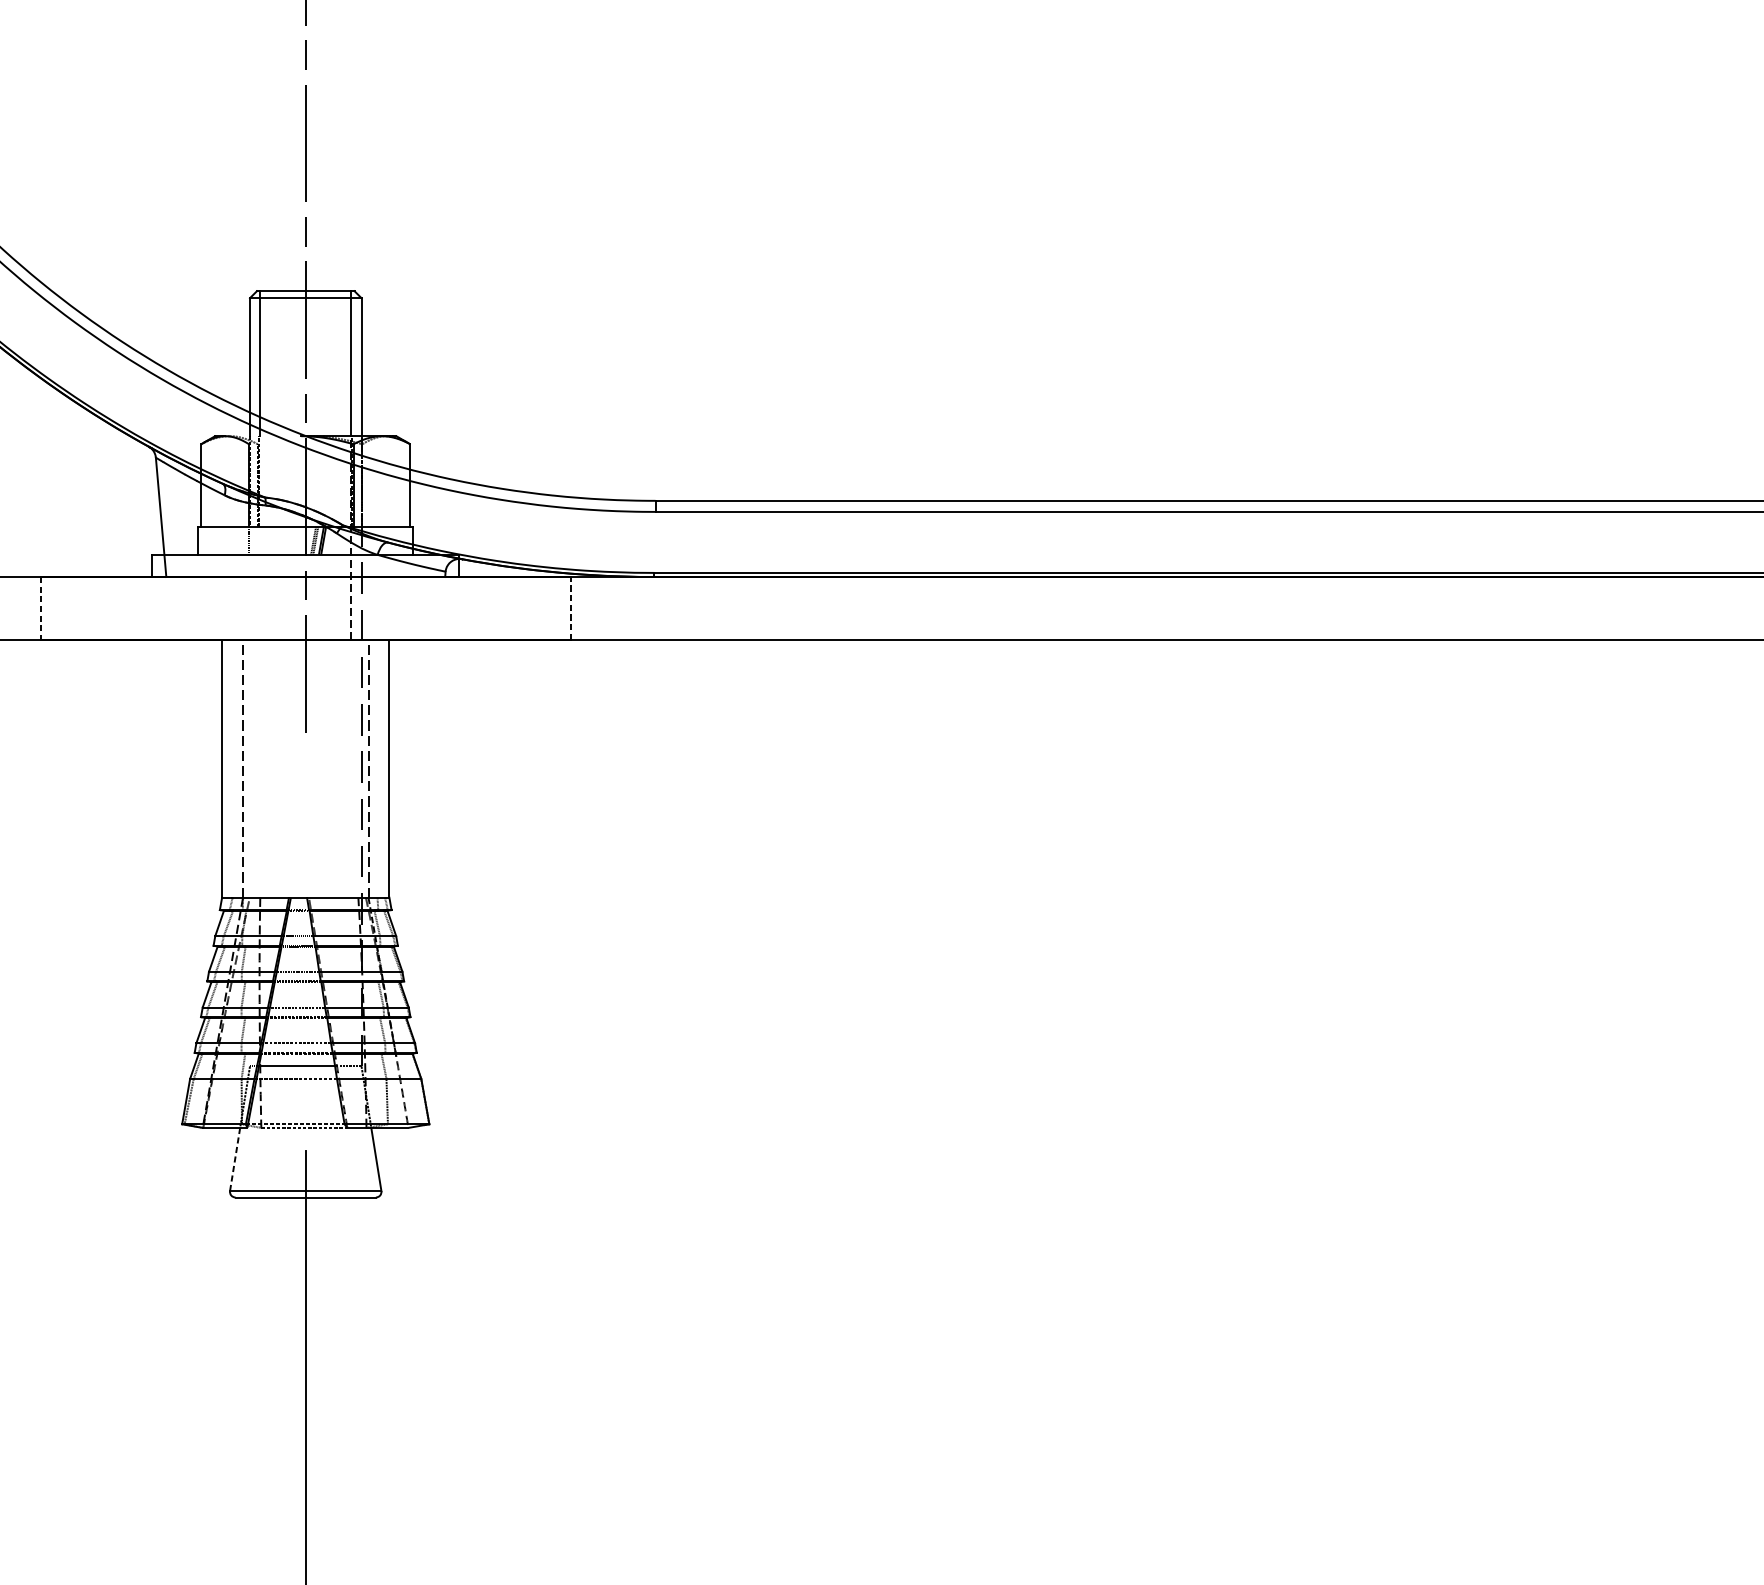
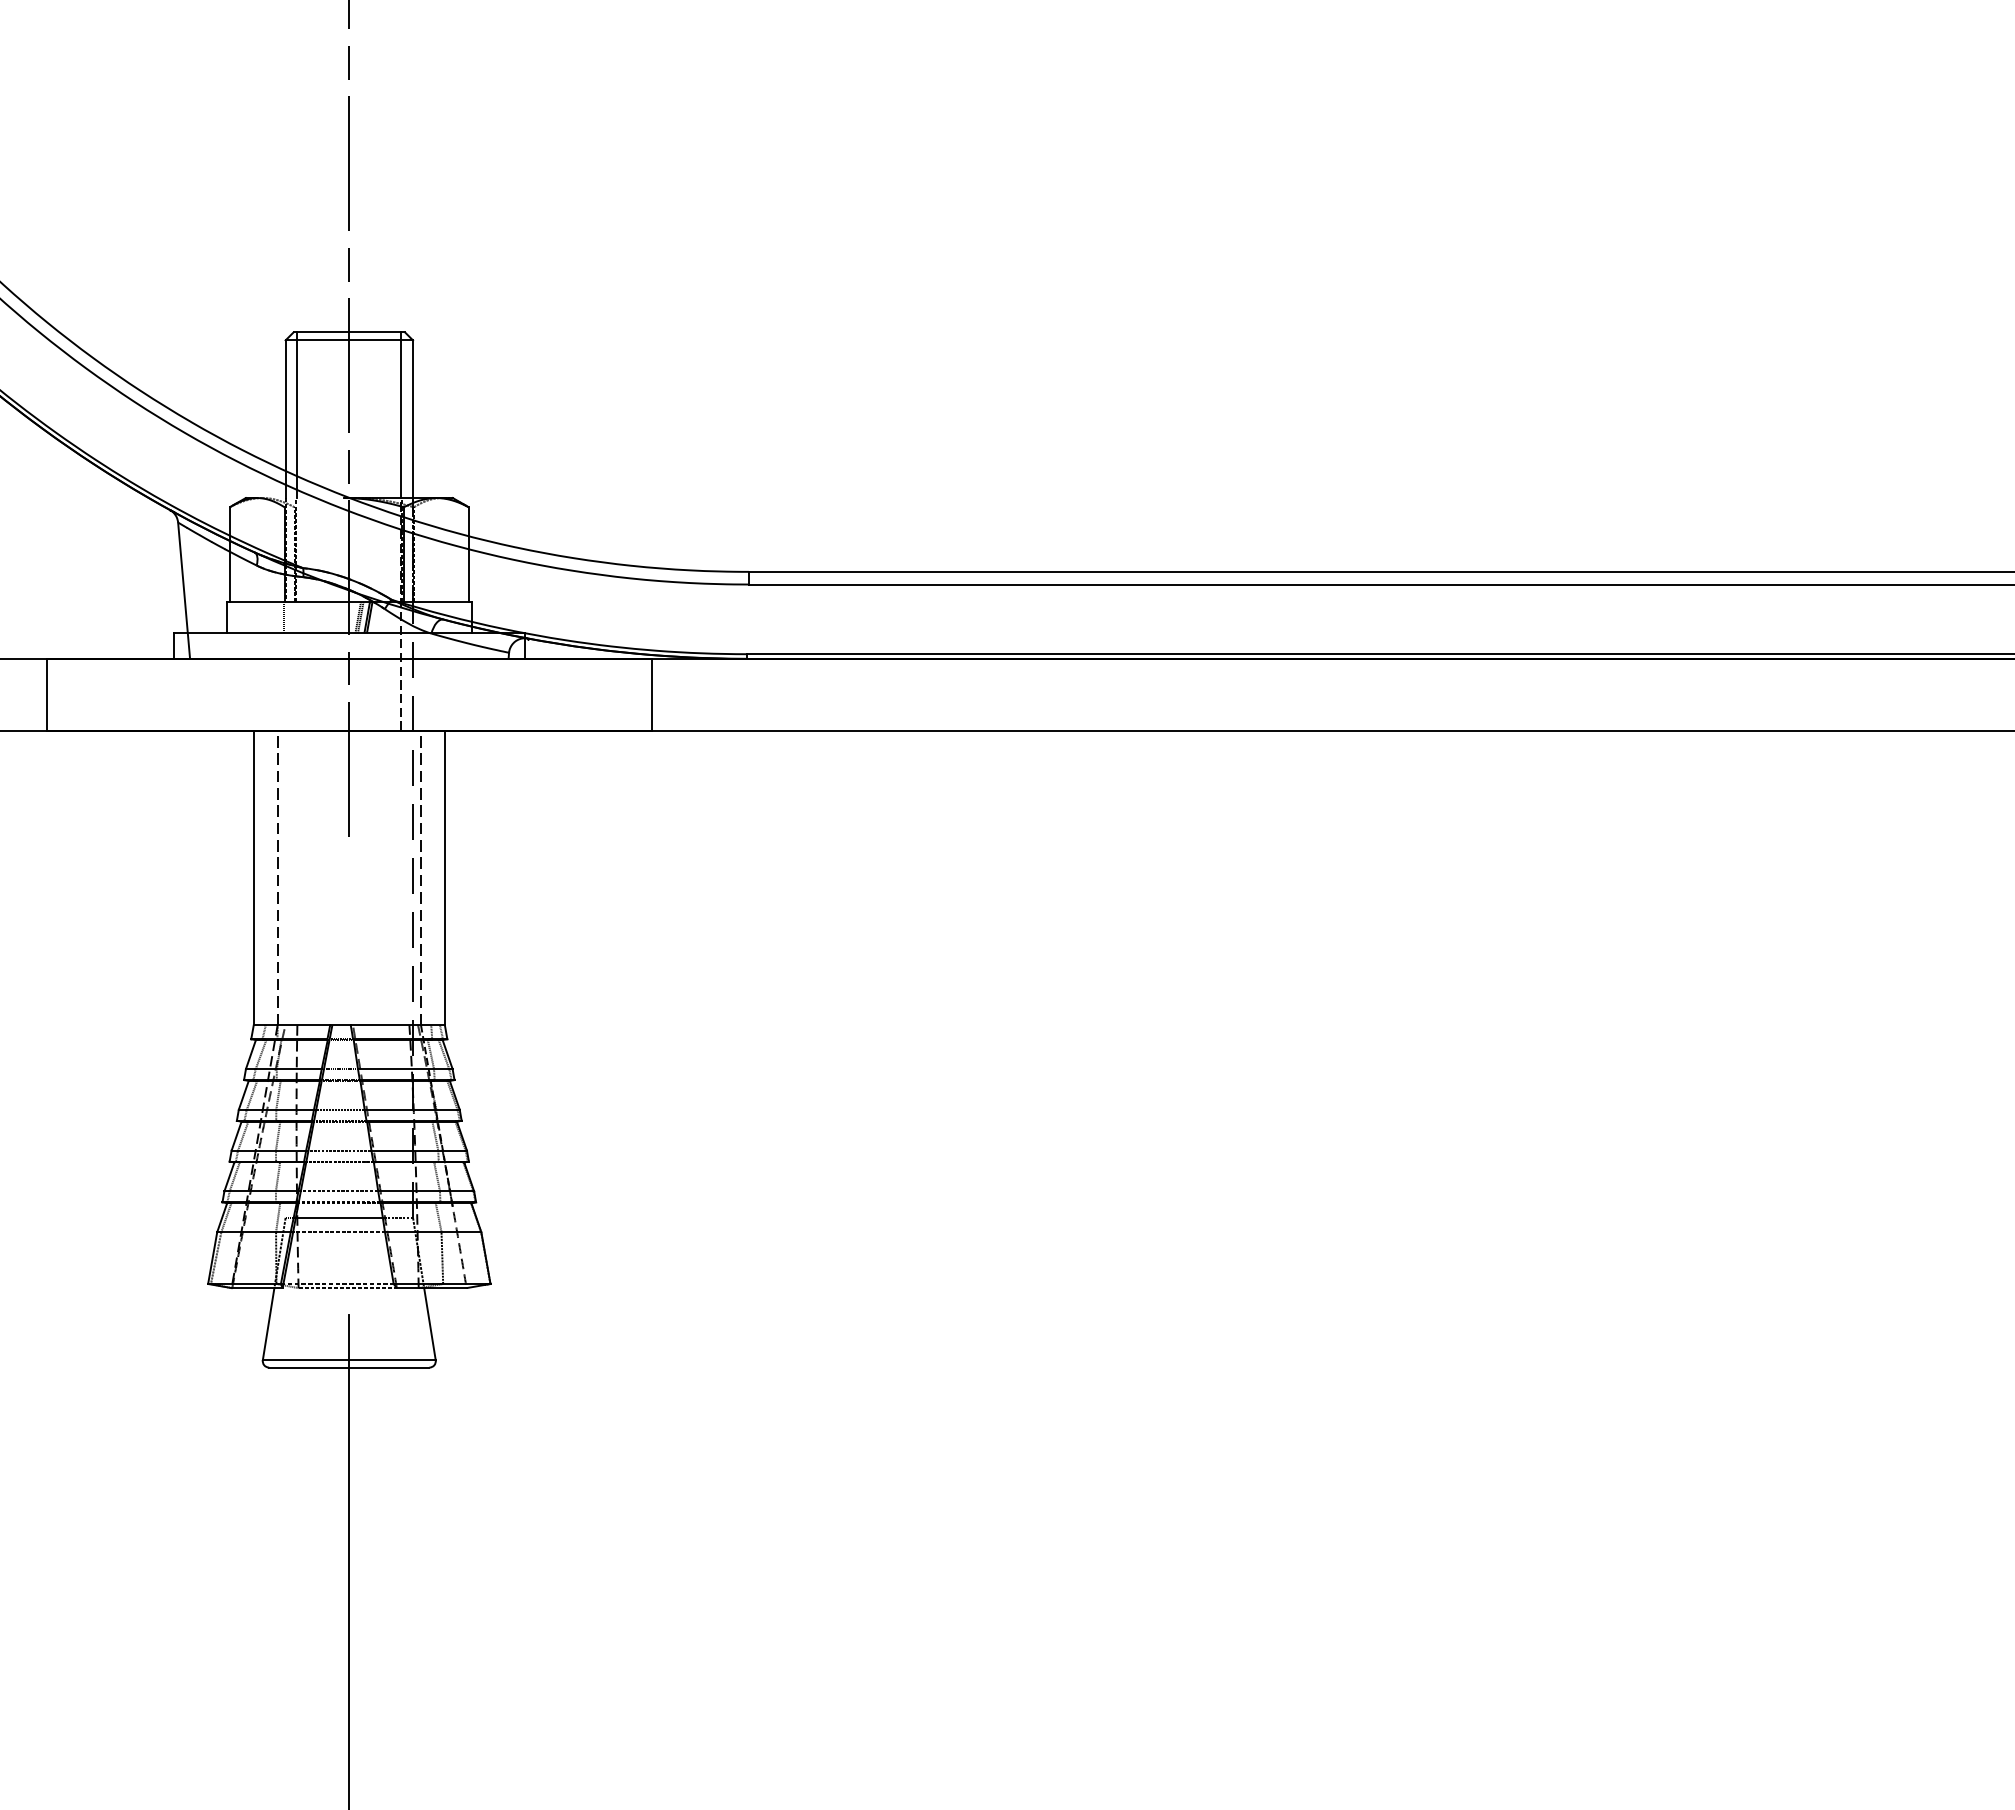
line: (40, 608) -> (46, 694), dashed -> solid
line: (570, 608) -> (651, 694), dashed -> solid
line: (235, 1159) -> (268, 1324), dashed -> solid

